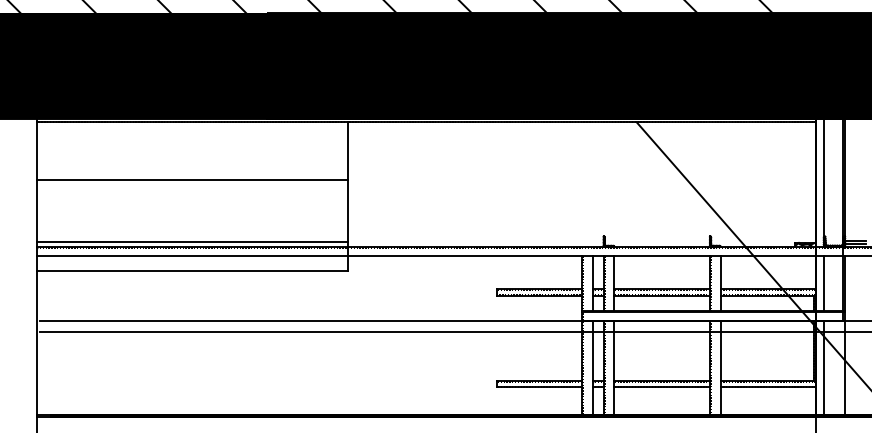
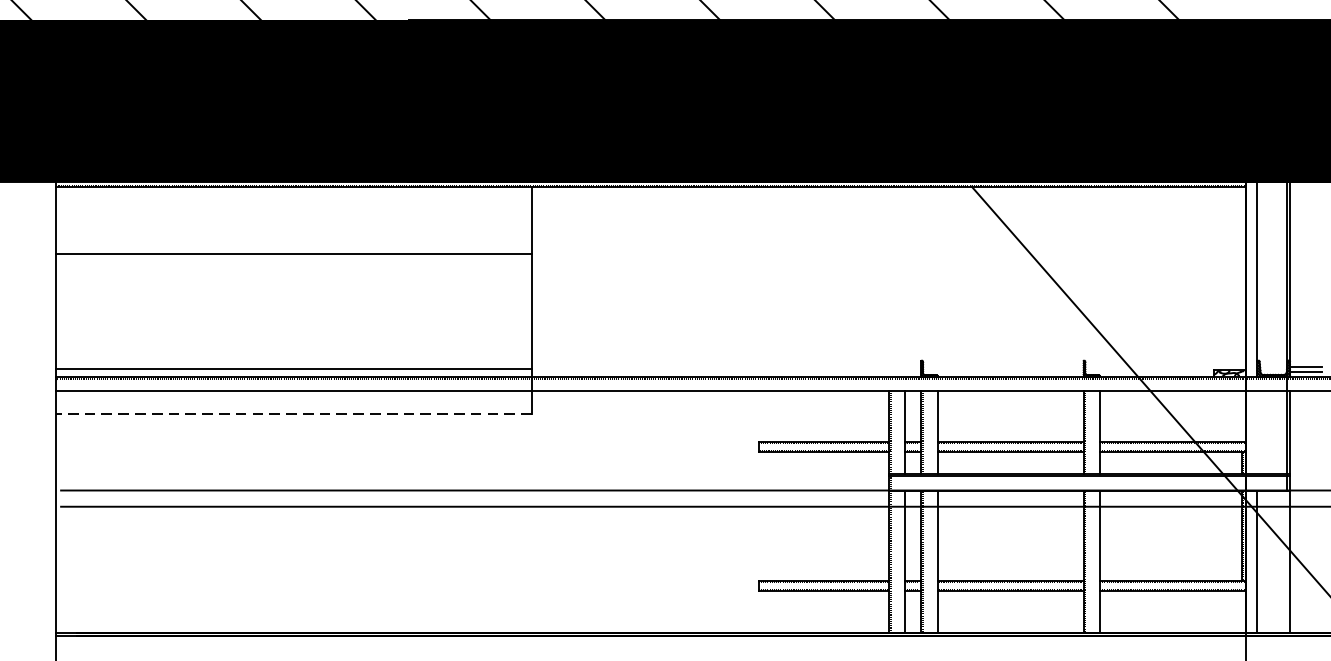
line: (192, 180) -> (293, 254), moved
line: (192, 271) -> (293, 414), solid -> dashed
line: (823, 283) -> (1256, 432), removed

